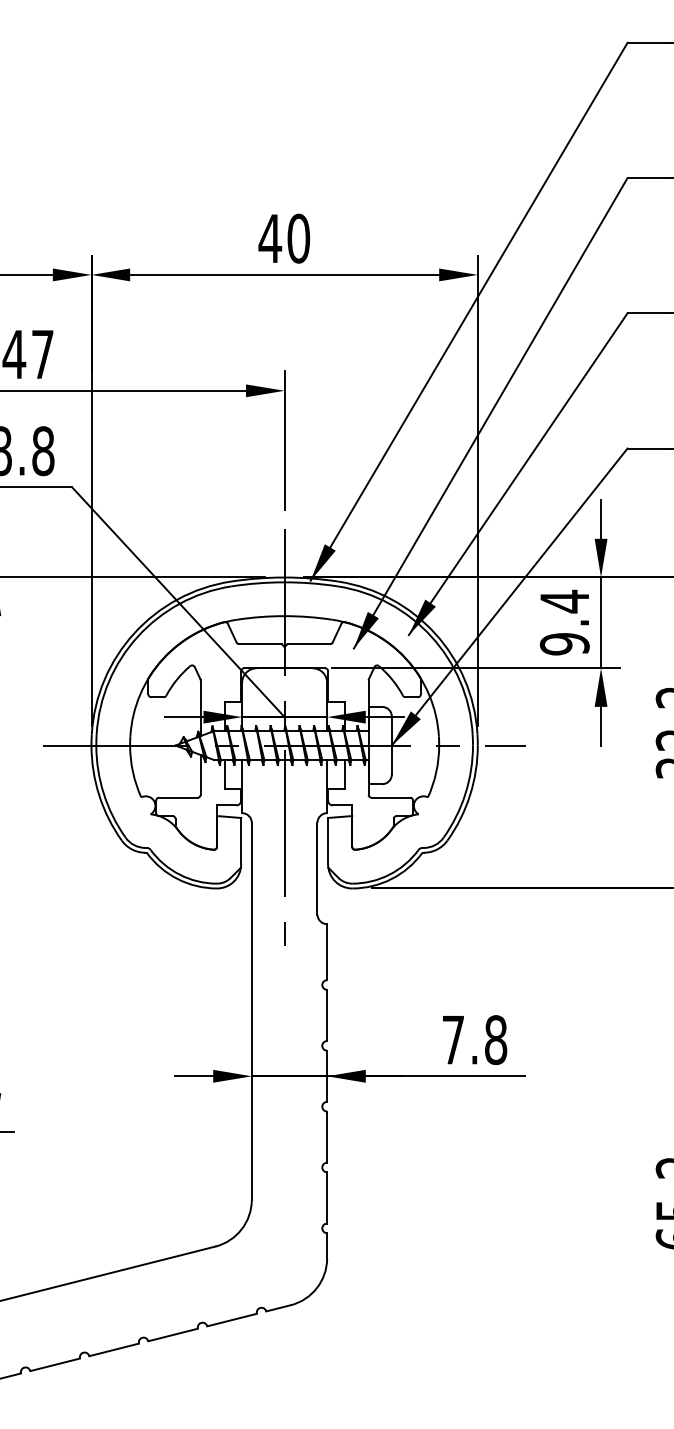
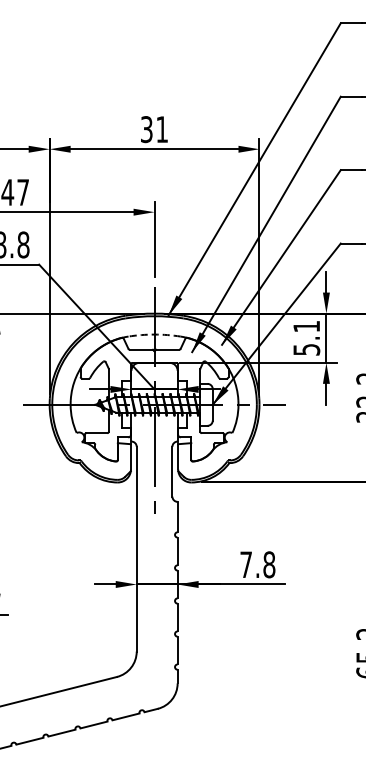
text: (284, 238) -> (154, 129), 40 -> 31
arc: (284, 615) -> (154, 334), solid -> dashed
text: (564, 621) -> (306, 337), 9.4 -> 5.1

